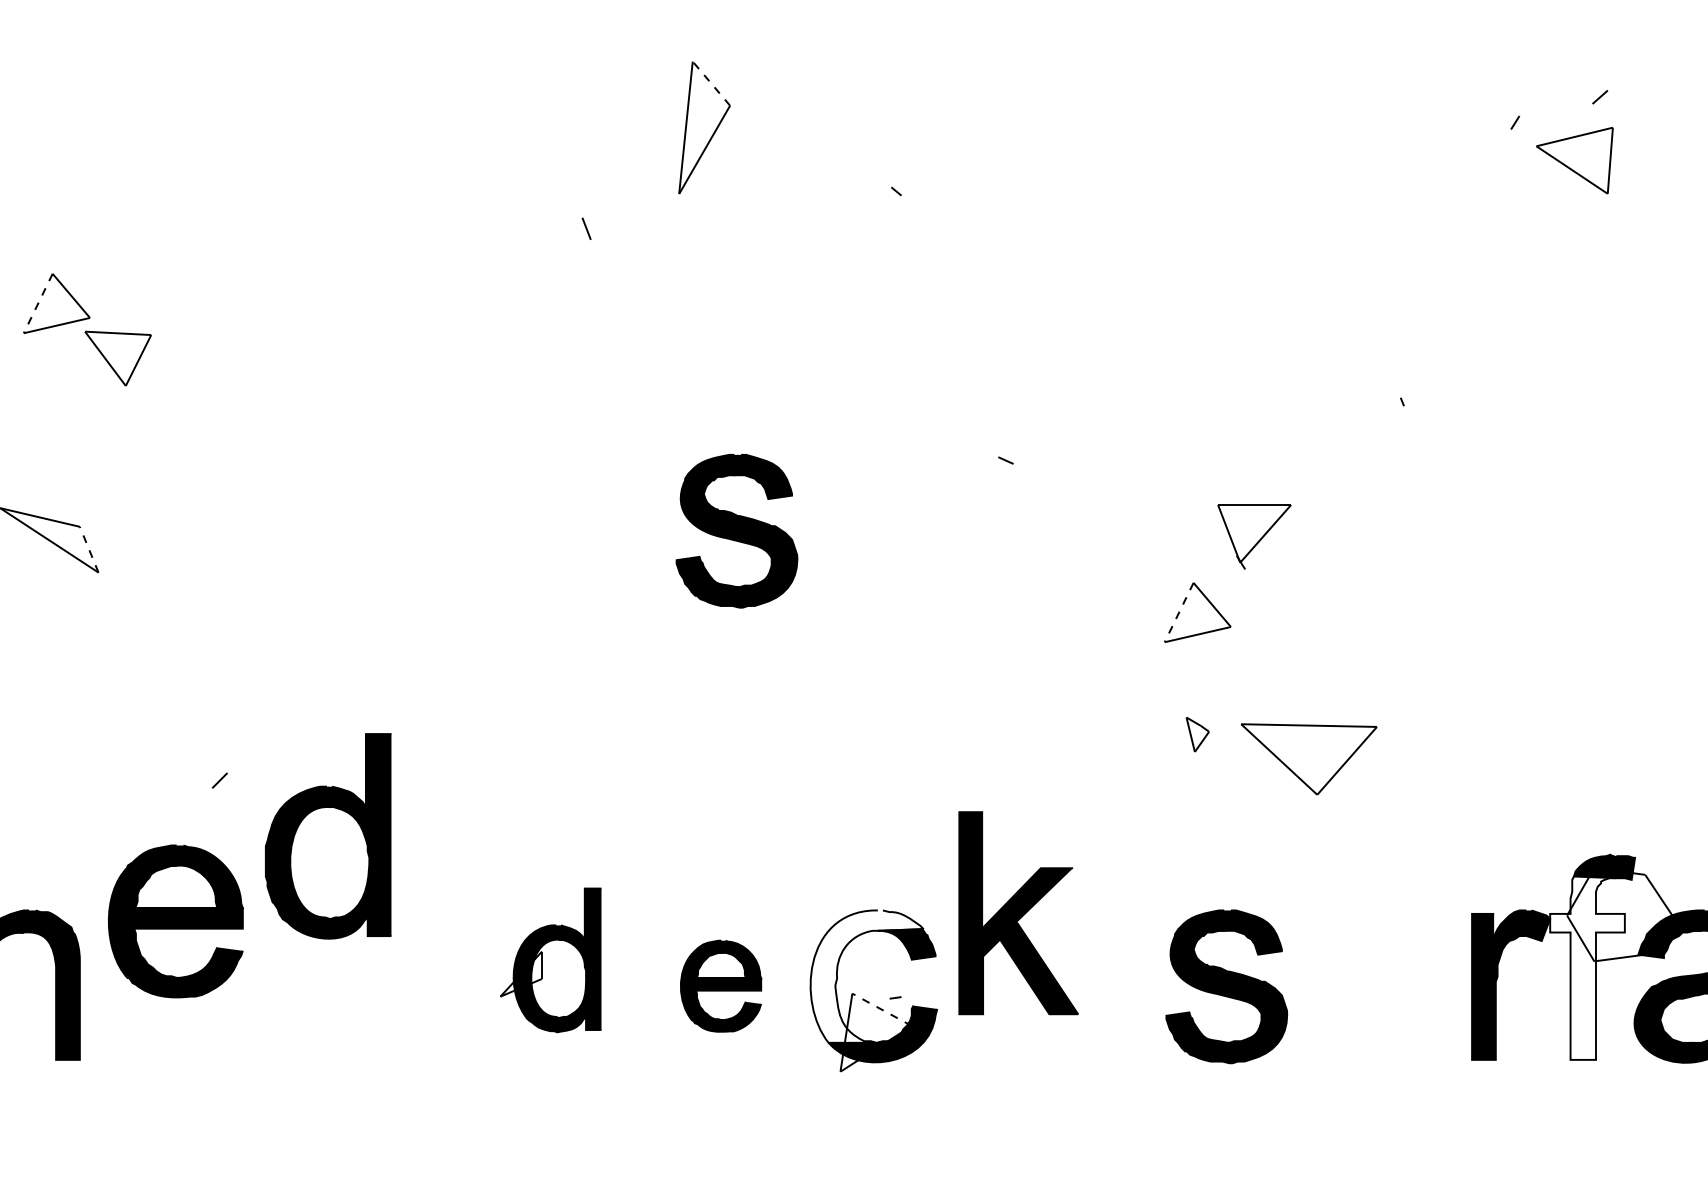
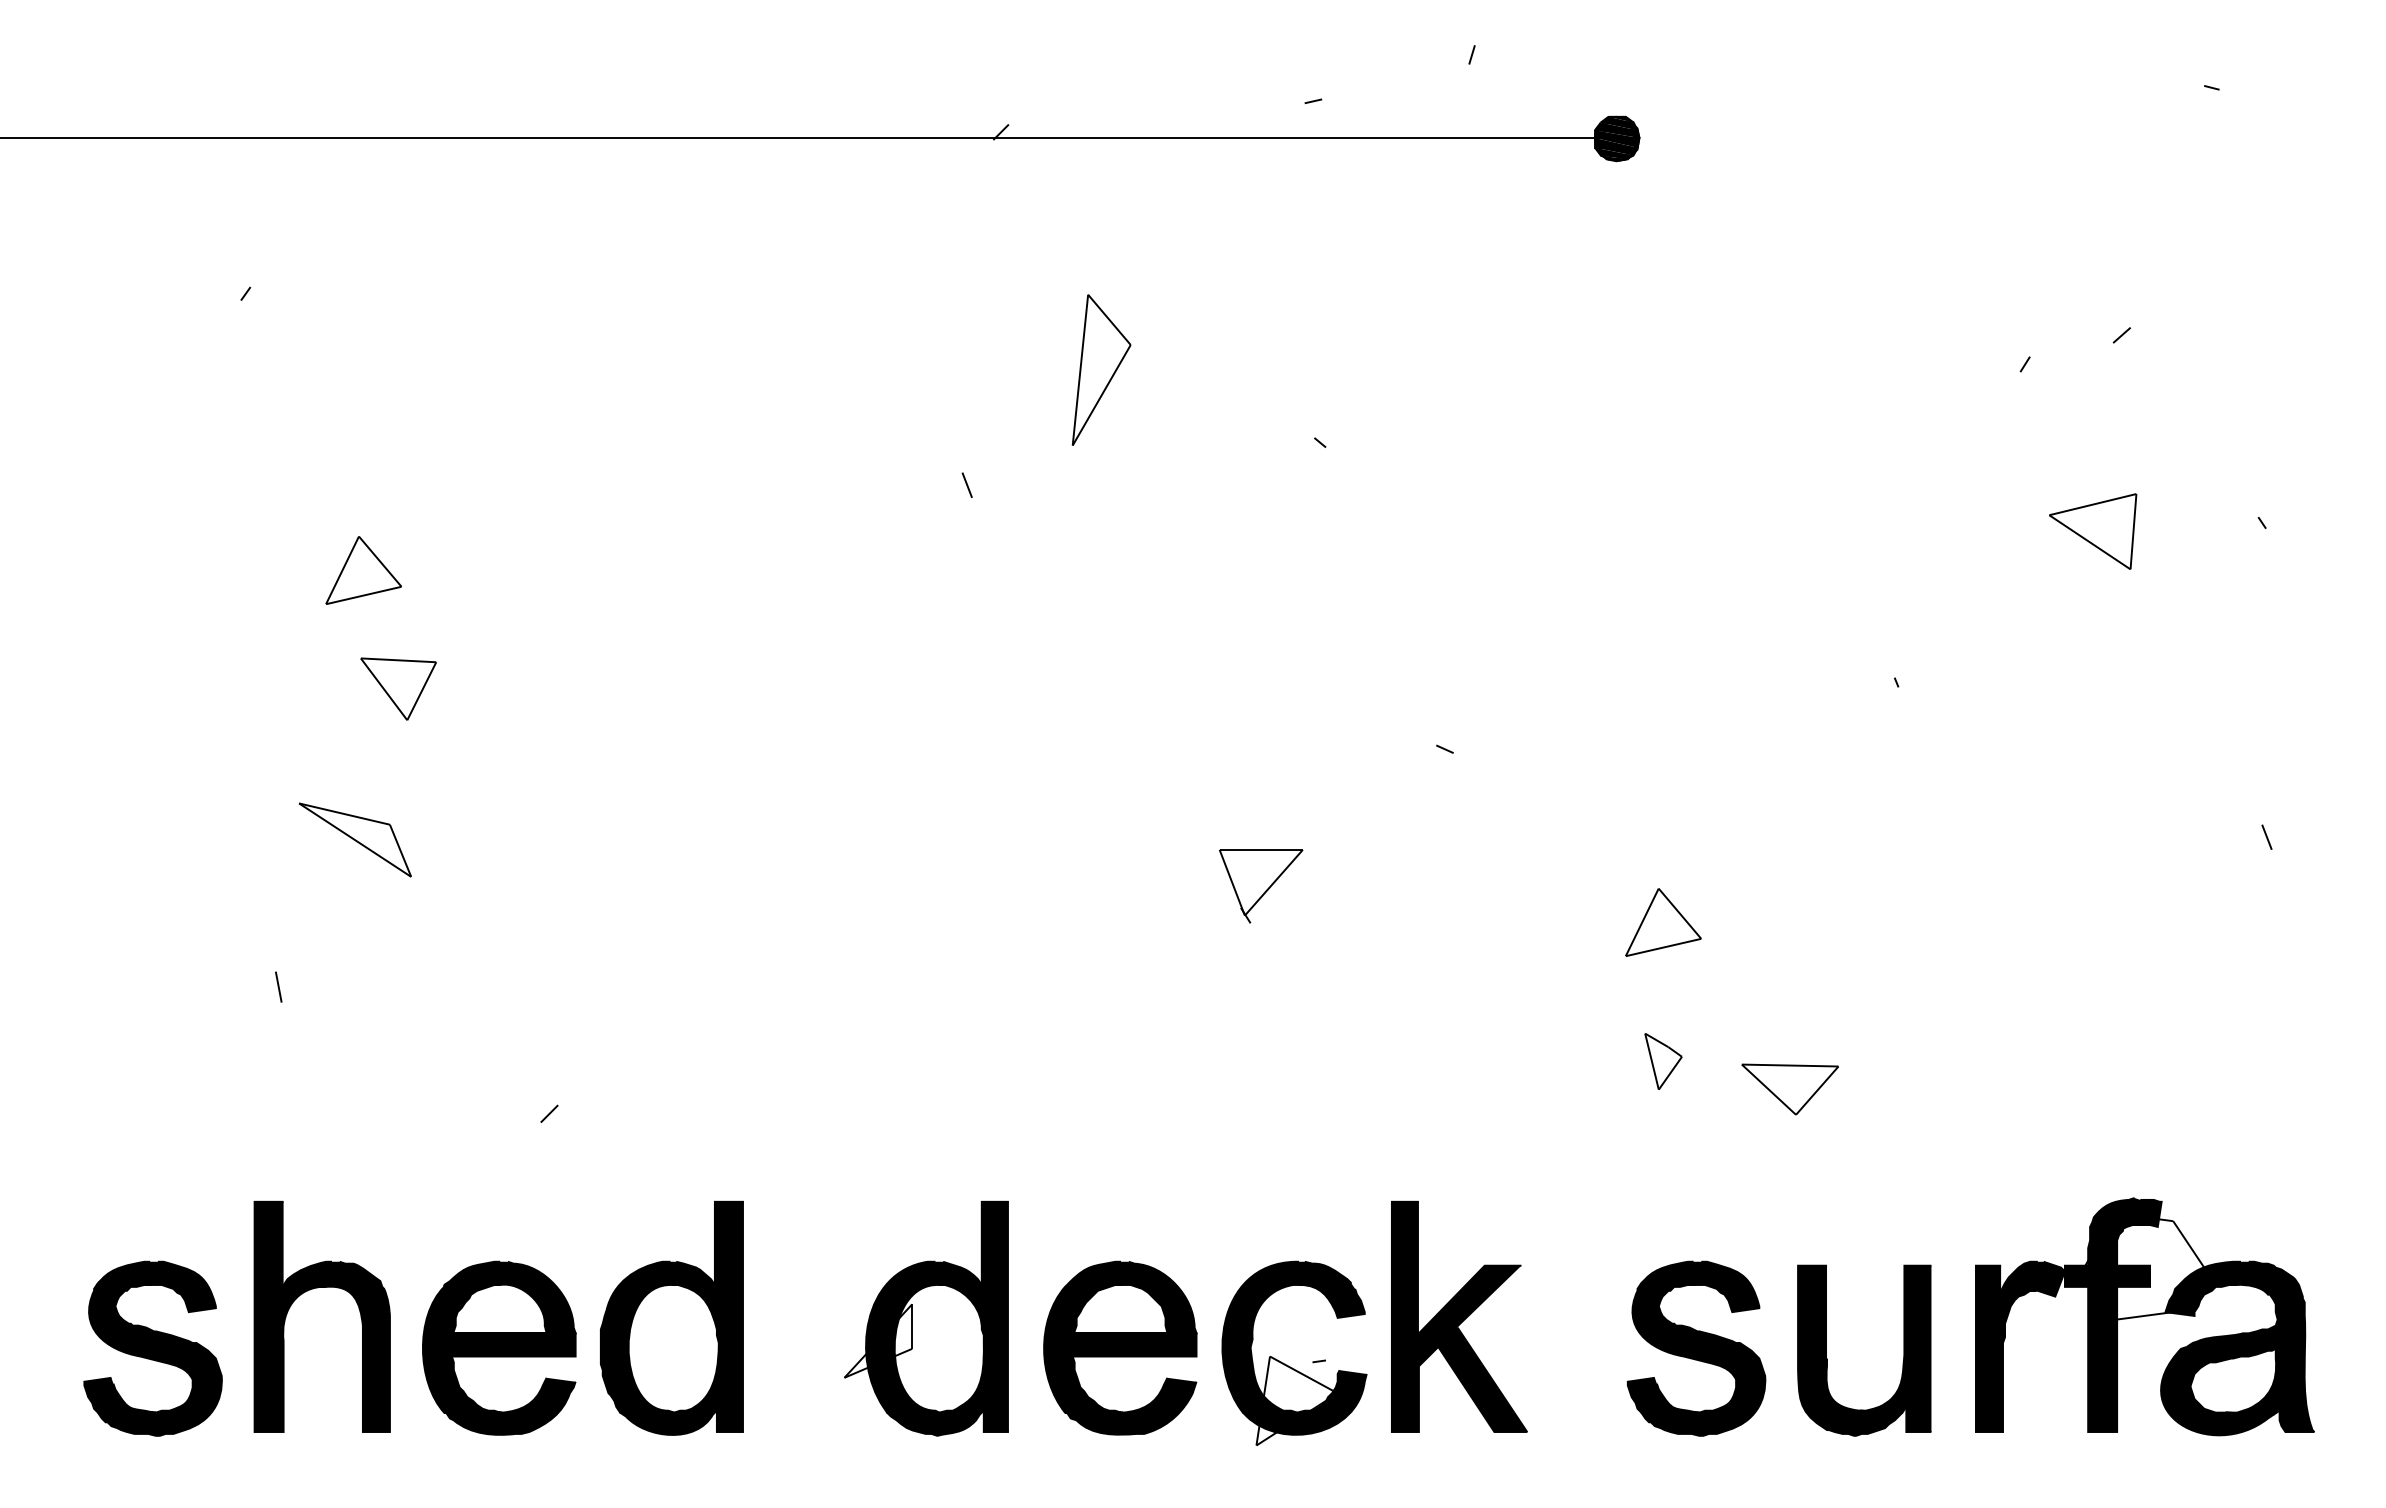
line: (711, 83) -> (1109, 319), dashed -> solid
part: (1575, 160) -> (2093, 531), moved
line: (38, 303) -> (342, 570), dashed -> solid
part: (118, 358) -> (398, 688), moved
part: (736, 531) -> (1138, 829), removed
part: (1254, 537) -> (1261, 886), moved
line: (89, 549) -> (400, 850), dashed -> solid
line: (1179, 612) -> (1642, 922), dashed -> solid
part: (1197, 734) -> (1663, 1061), size x1.43
part: (1308, 759) -> (1789, 1089), size x0.62
part: (327, 835) -> (671, 1317), moved
part: (1018, 912) -> (1459, 1316), moved
part: (176, 920) -> (499, 1347), moved
part: (550, 960) -> (926, 1318), size x1.43
fill: (1587, 968) -> (2107, 1327), added
fill: (866, 976) -> (1286, 1336), added
part: (721, 985) -> (1120, 1347), size x1.67
part: (1341, 995) -> (1827, 1358), added
line: (881, 1009) -> (1303, 1374), dashed -> solid

